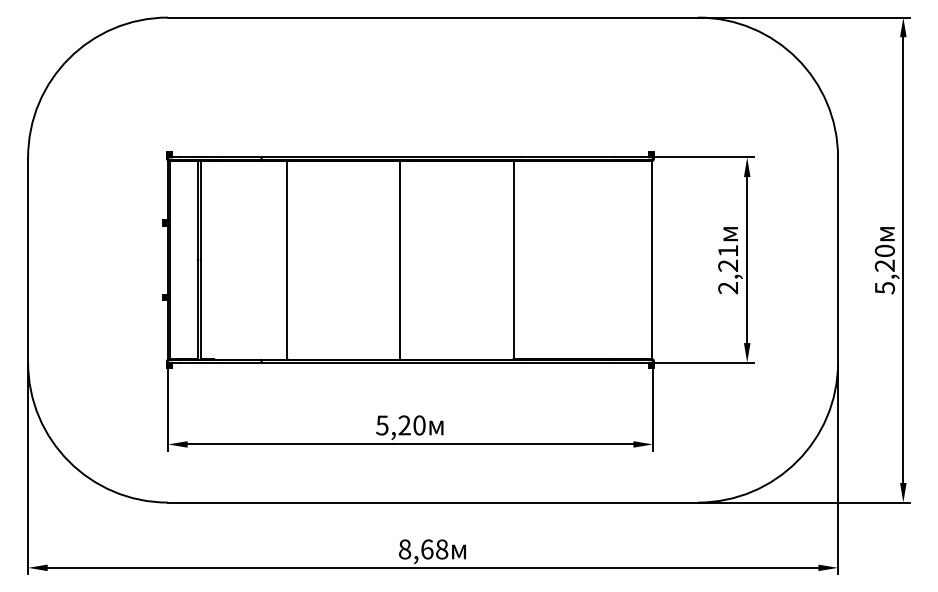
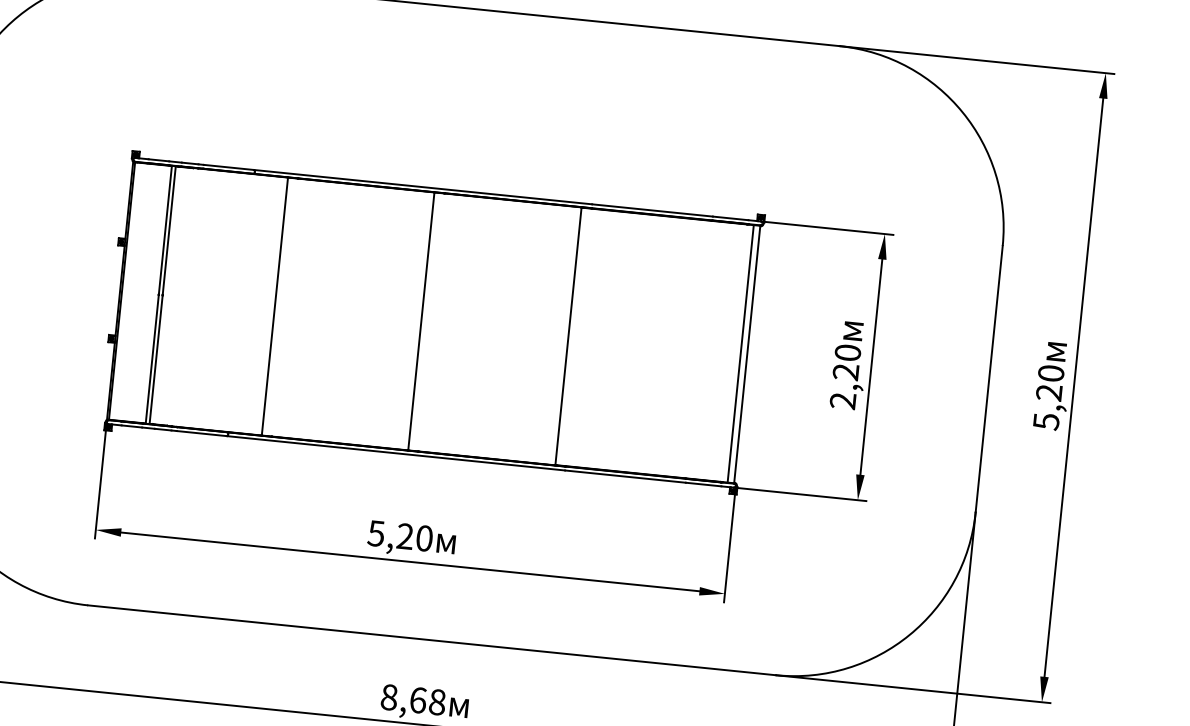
text: (728, 250) -> (848, 352), 2,21 -> 2,20
line: (646, 259) -> (740, 353), added

